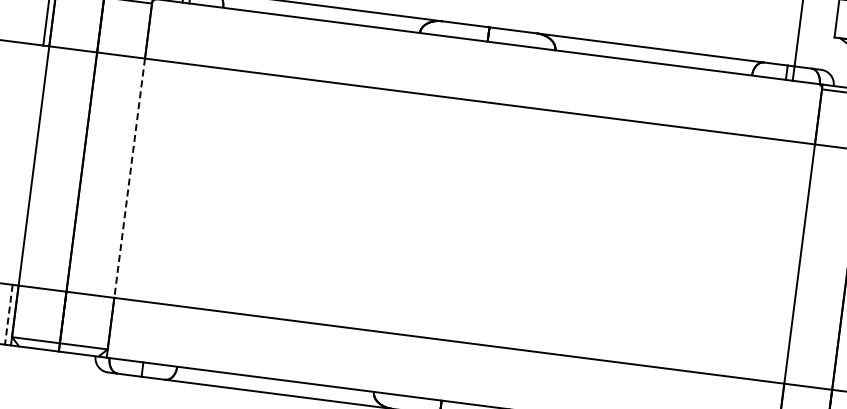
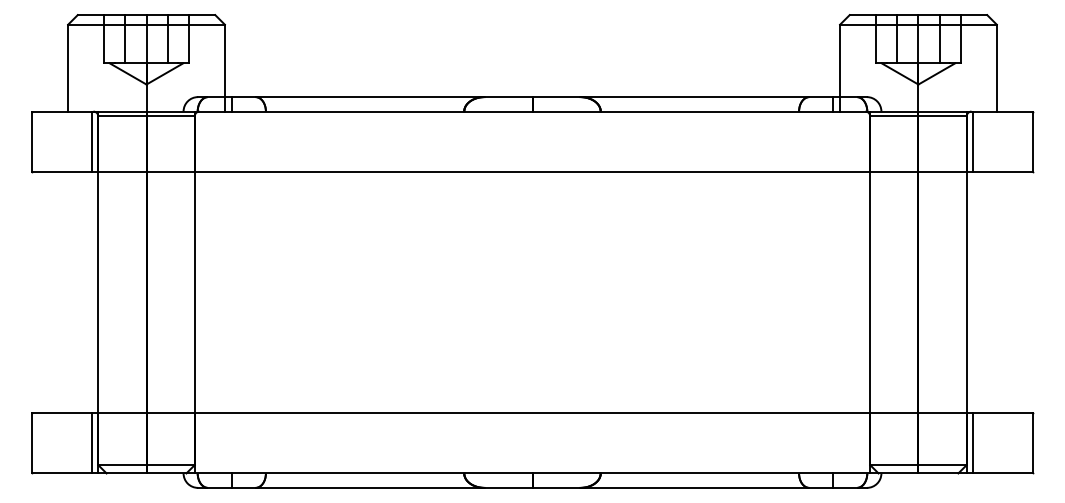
line: (129, 178) -> (194, 292), dashed -> solid
line: (9, 315) -> (92, 443), dashed -> solid

